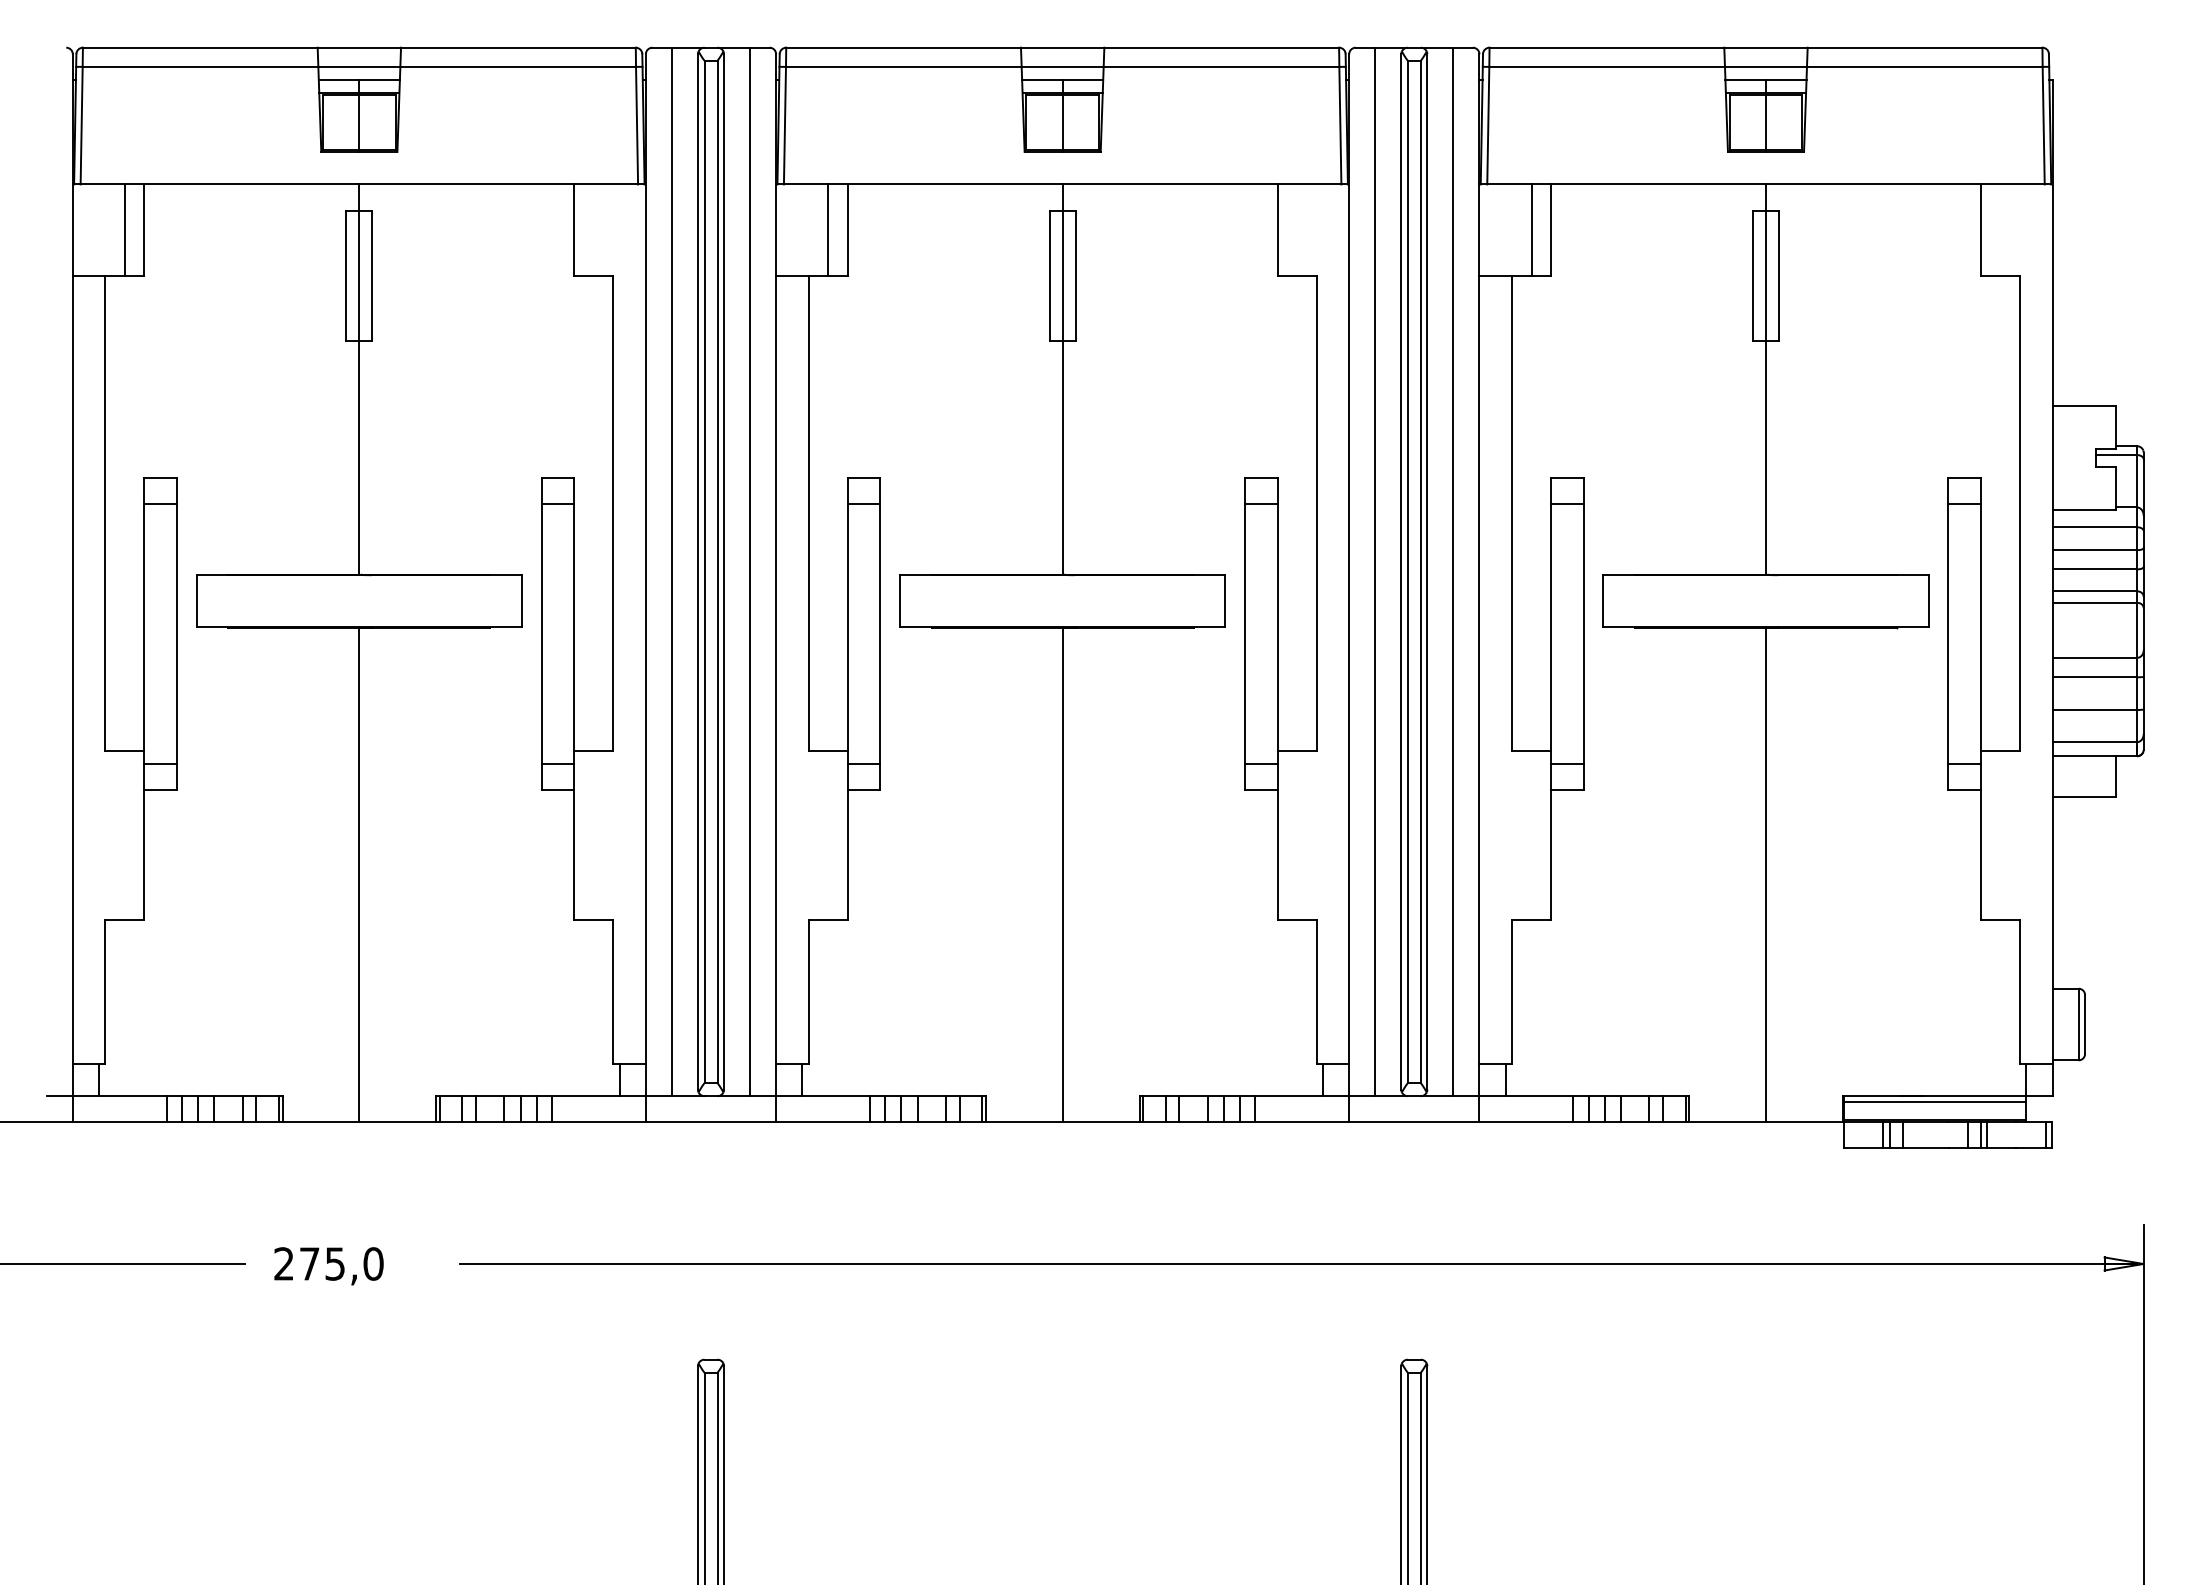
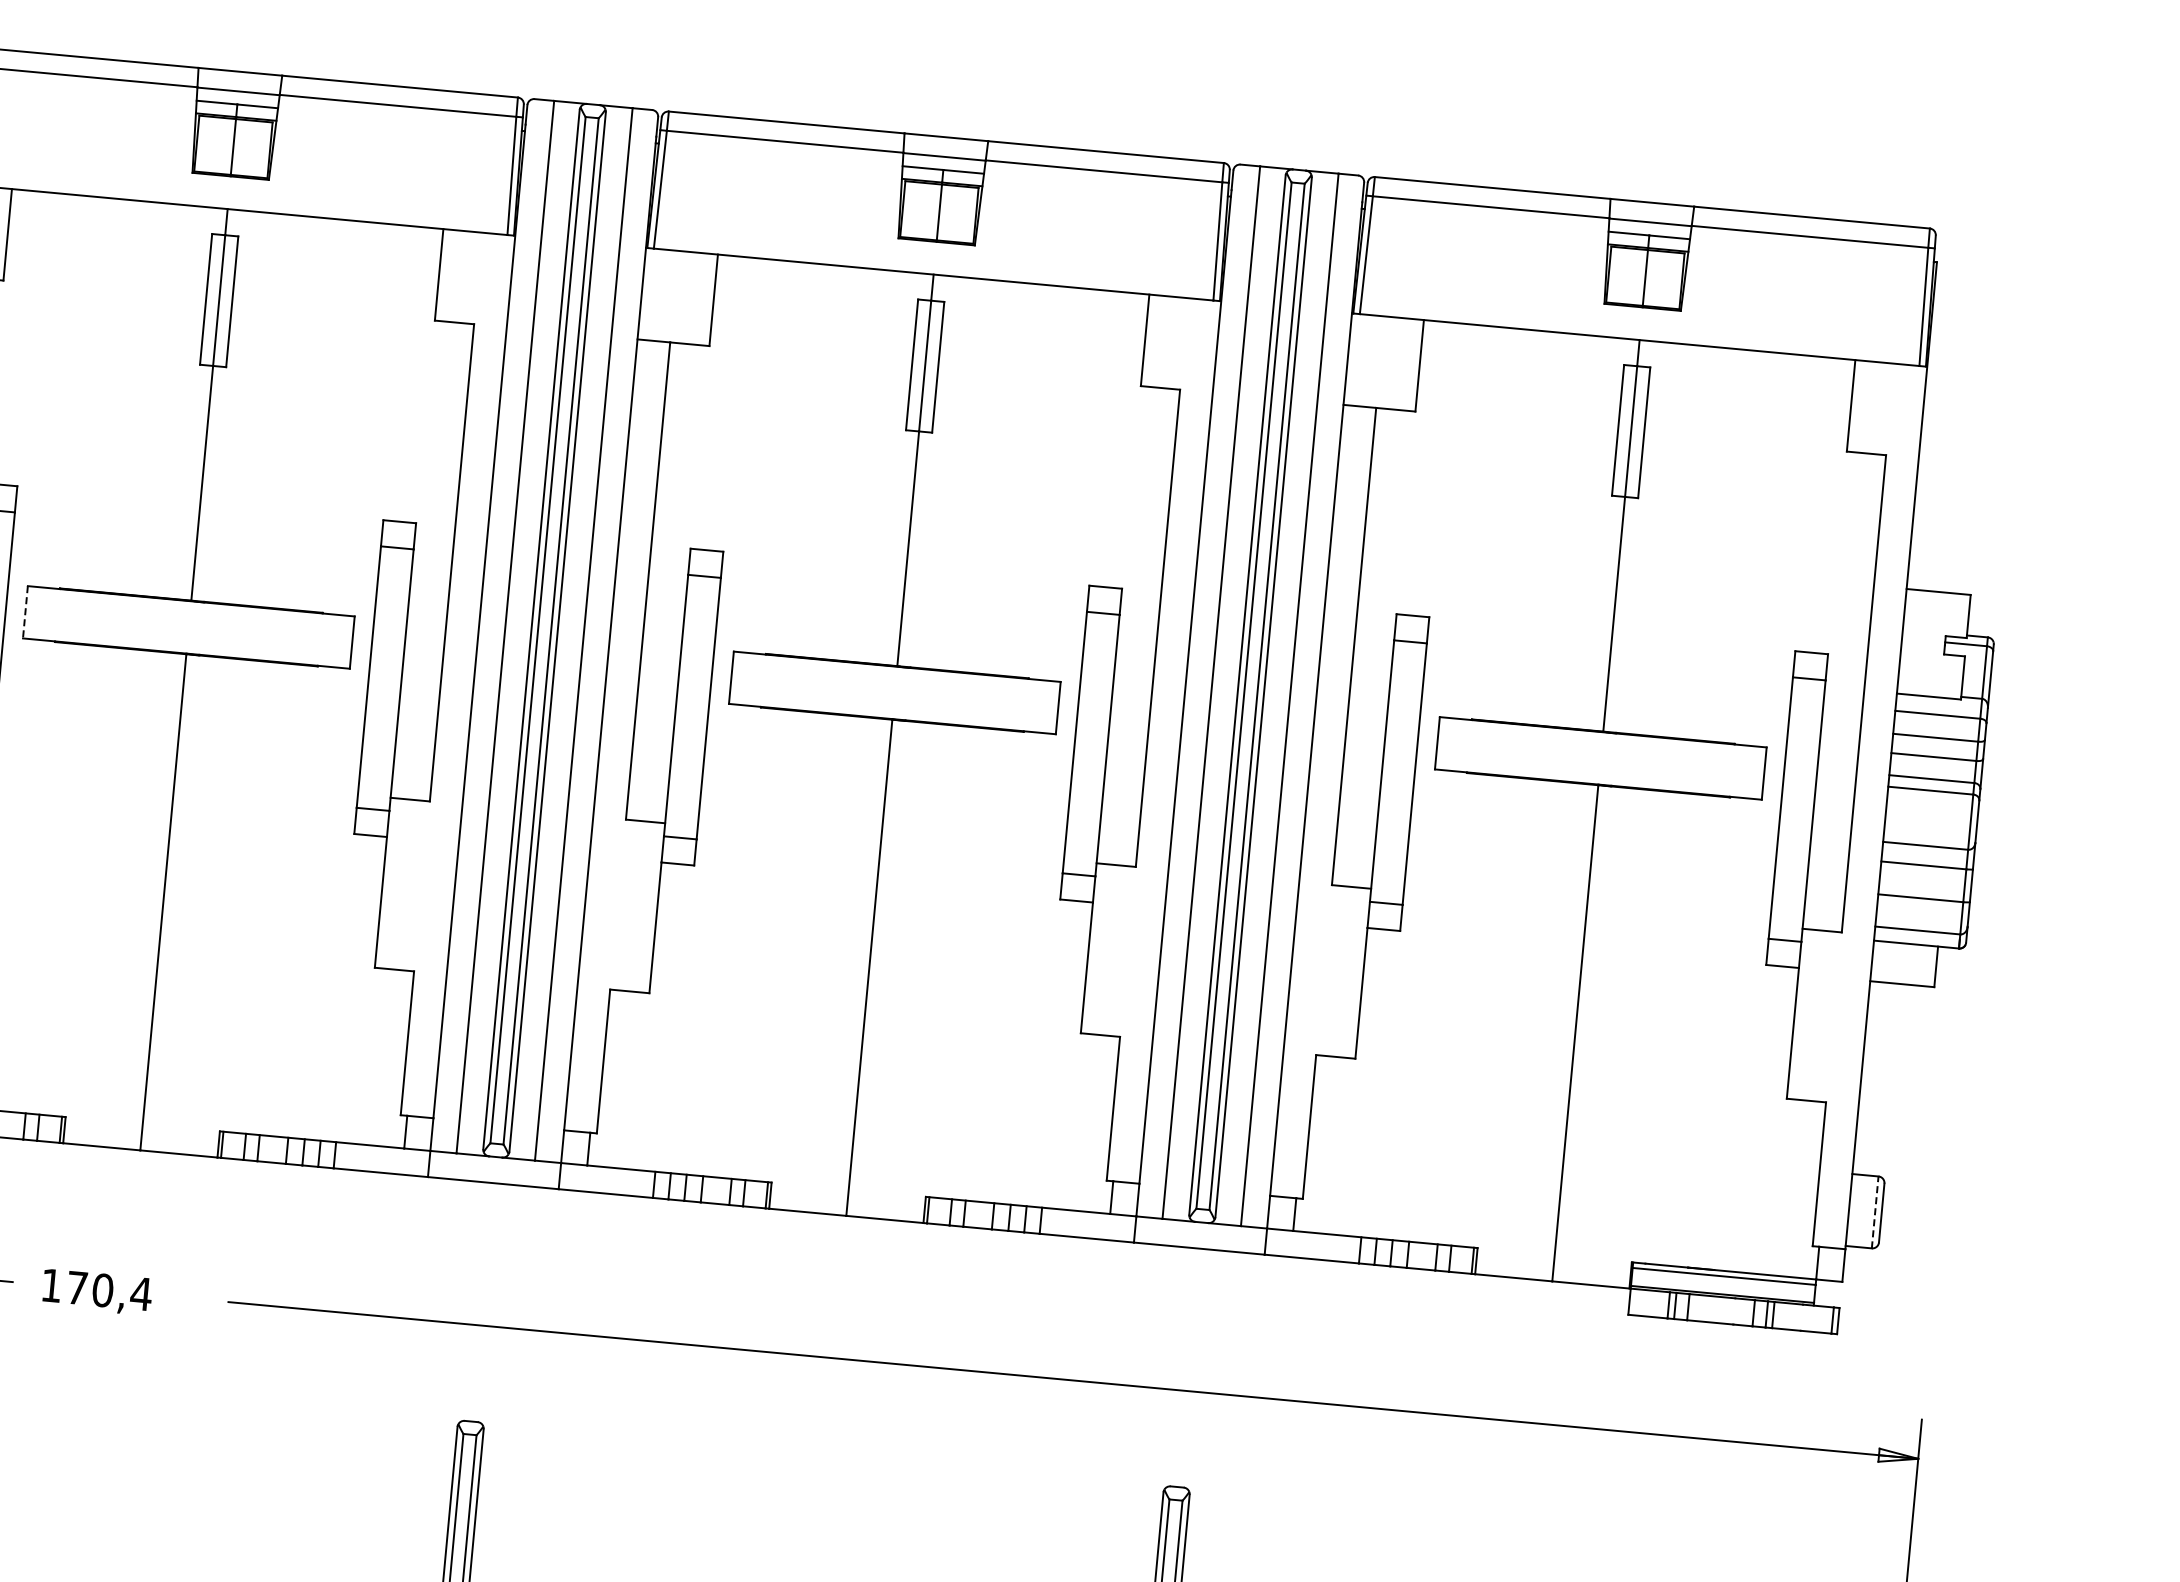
line: (828, 229) -> (694, 297), removed
line: (1531, 229) -> (1400, 363), removed
line: (196, 601) -> (25, 612), solid -> dashed
line: (2078, 1024) -> (1875, 1212), solid -> dashed
text: (329, 1263) -> (97, 1289), 275,0 -> 170,4

